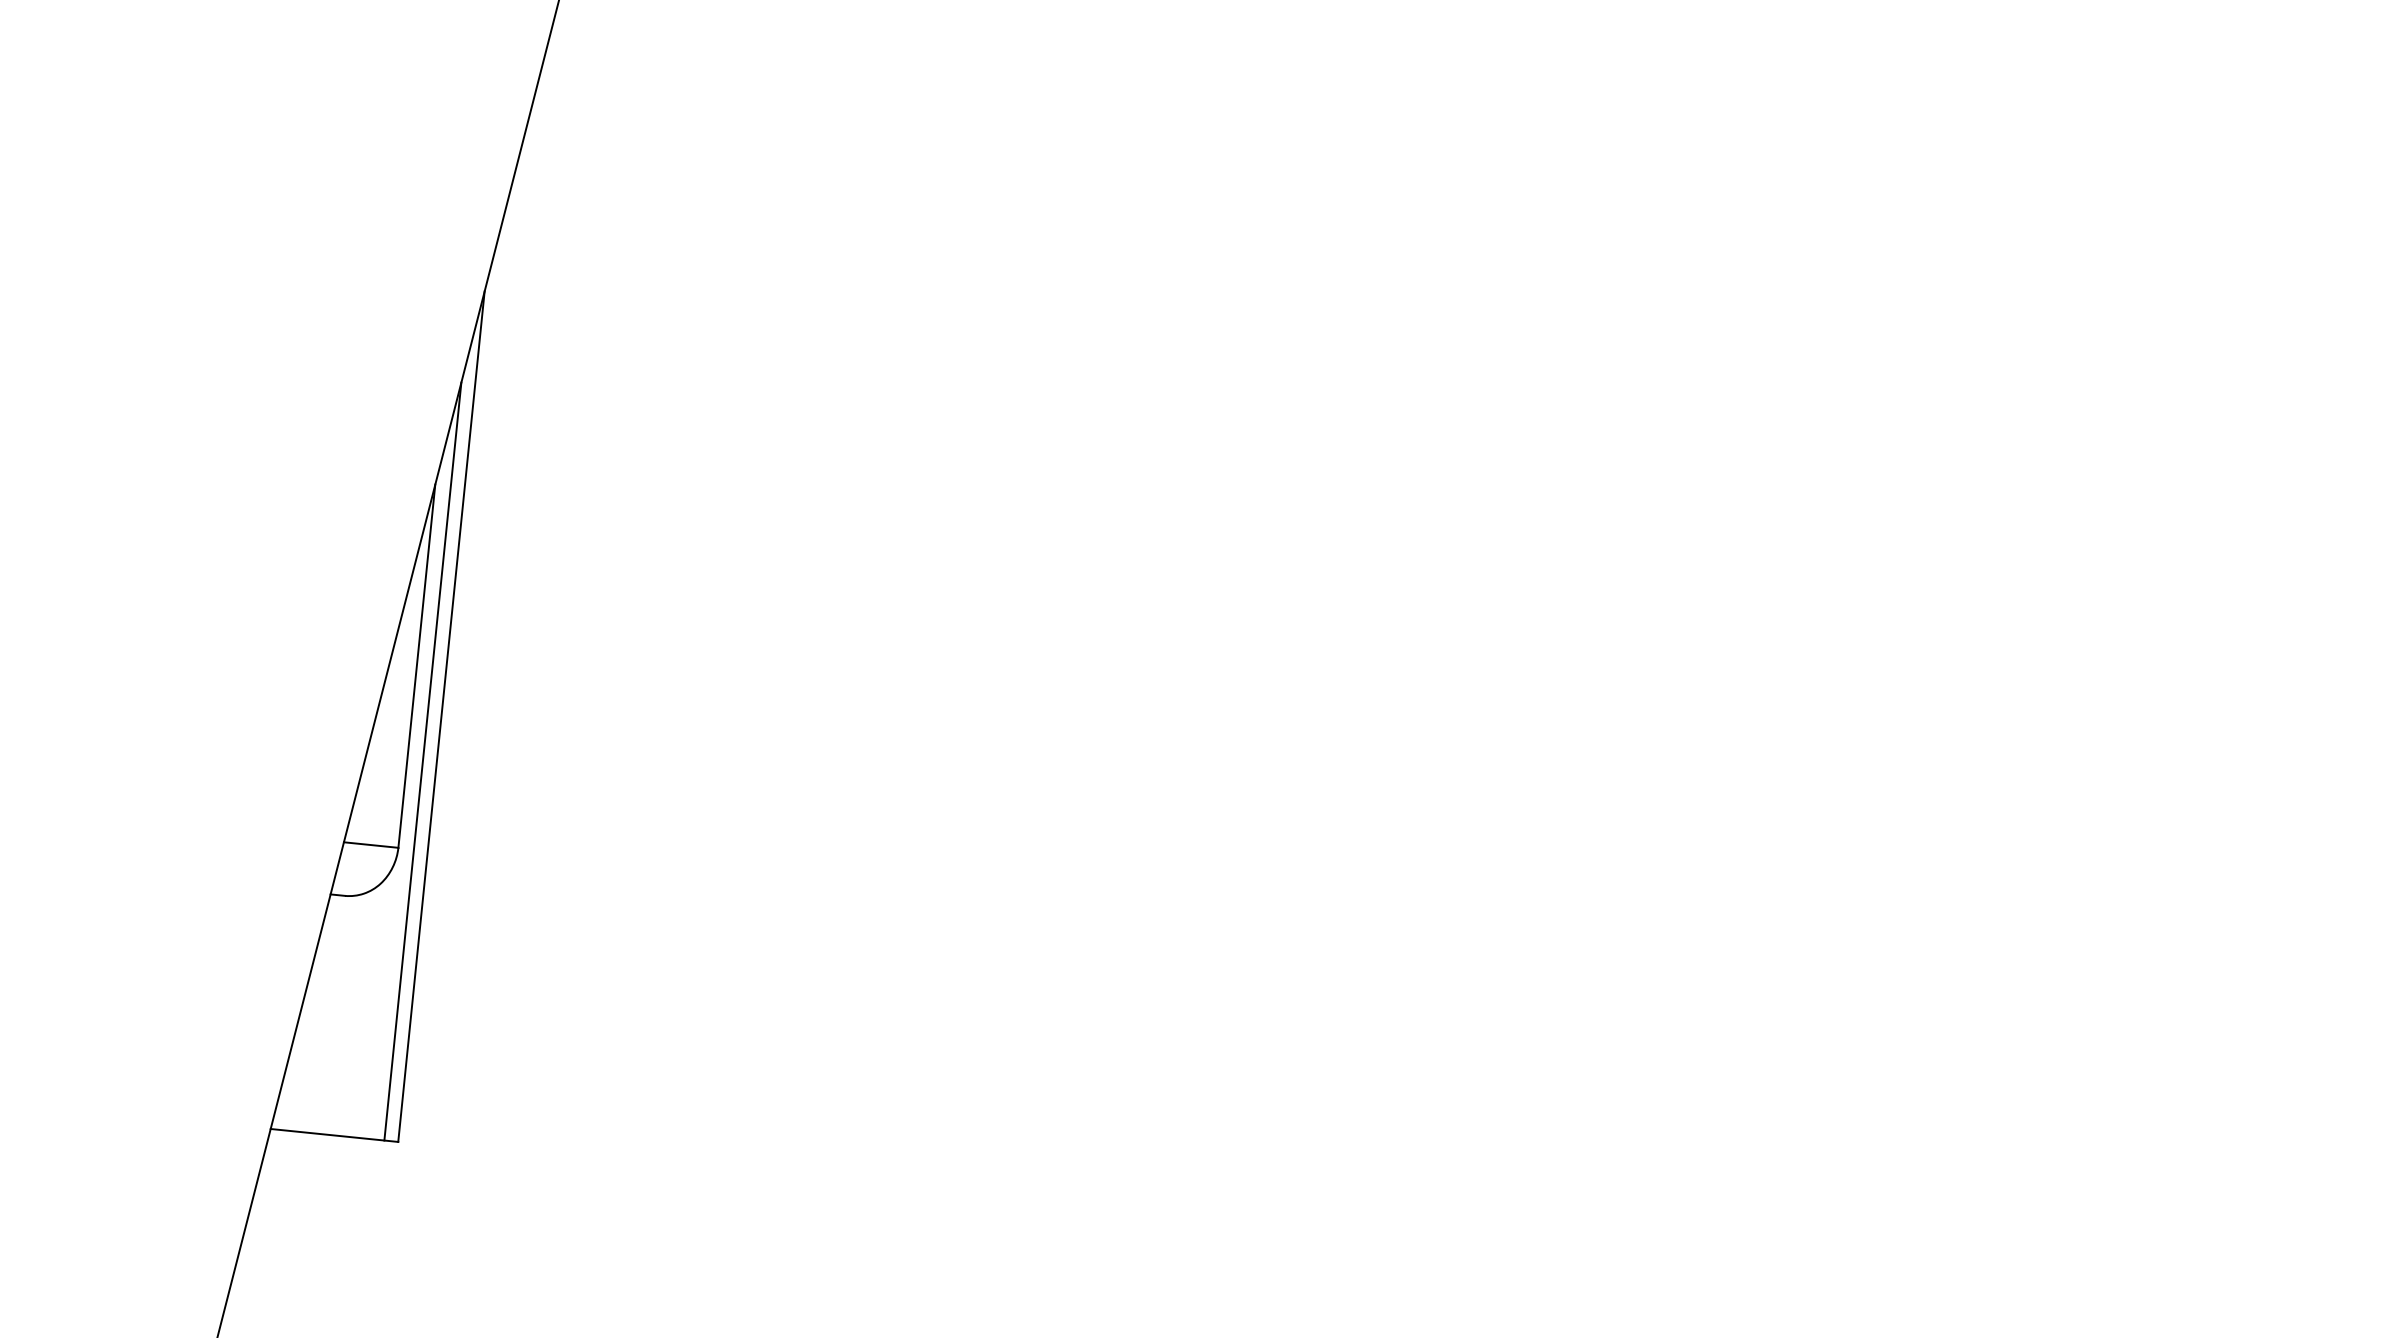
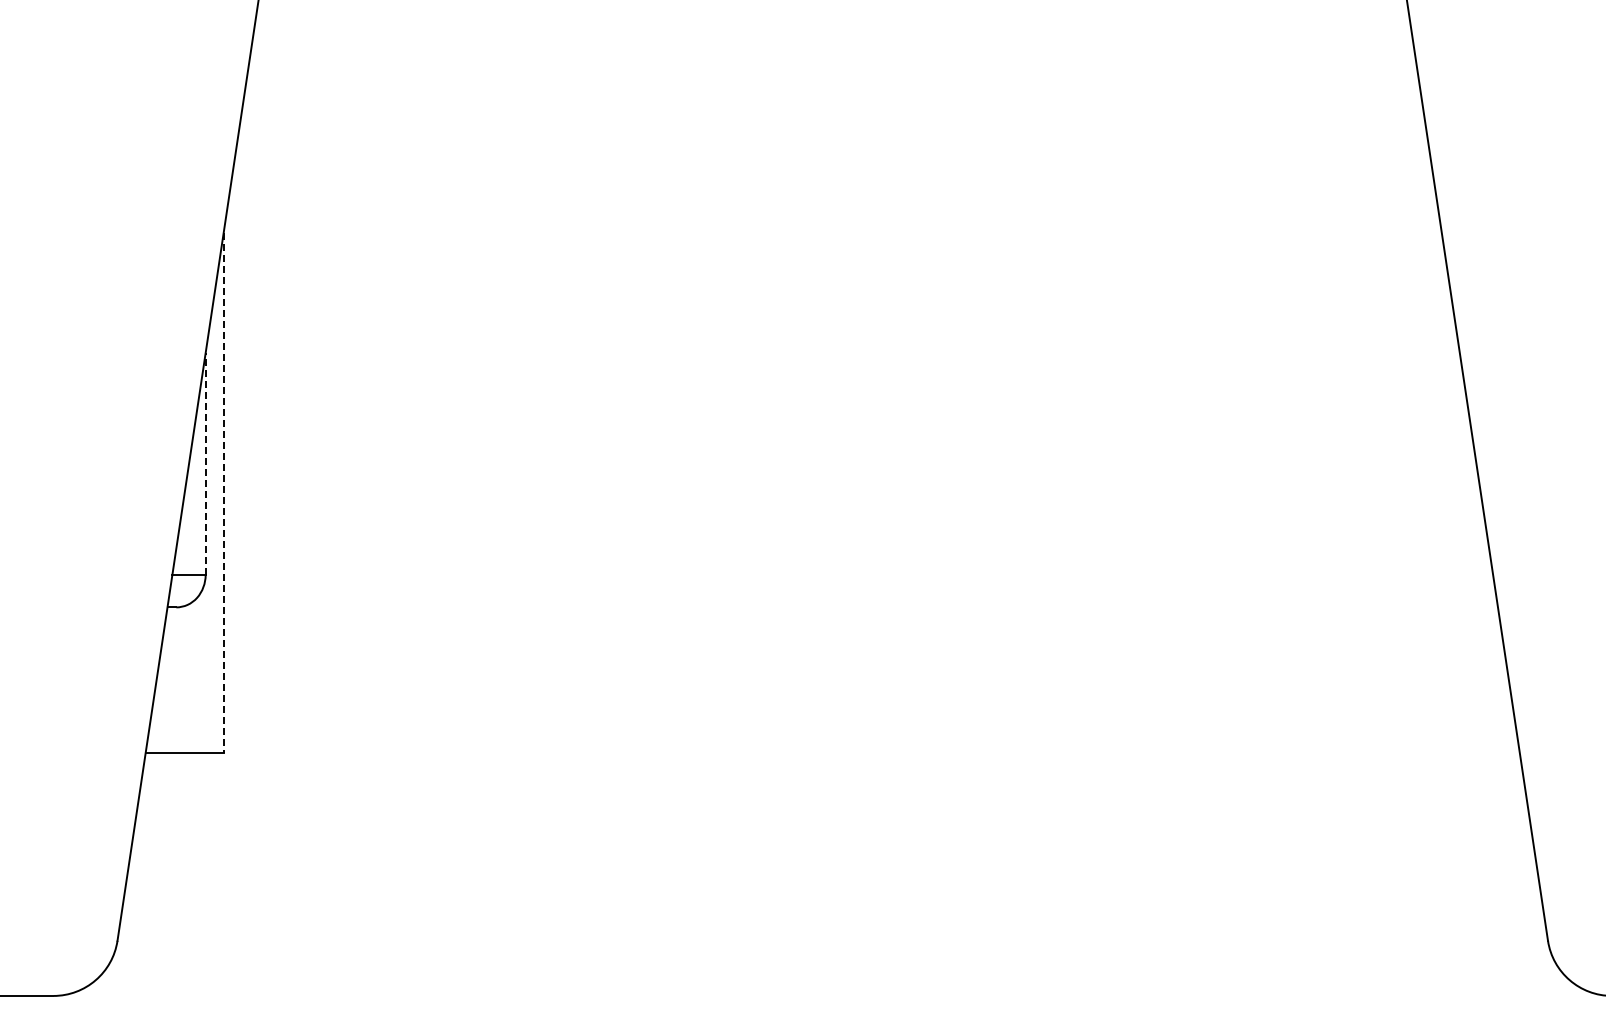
line: (416, 665) -> (205, 463), solid -> dashed
line: (441, 717) -> (223, 493), solid -> dashed
line: (423, 761) -> (215, 521), removed

